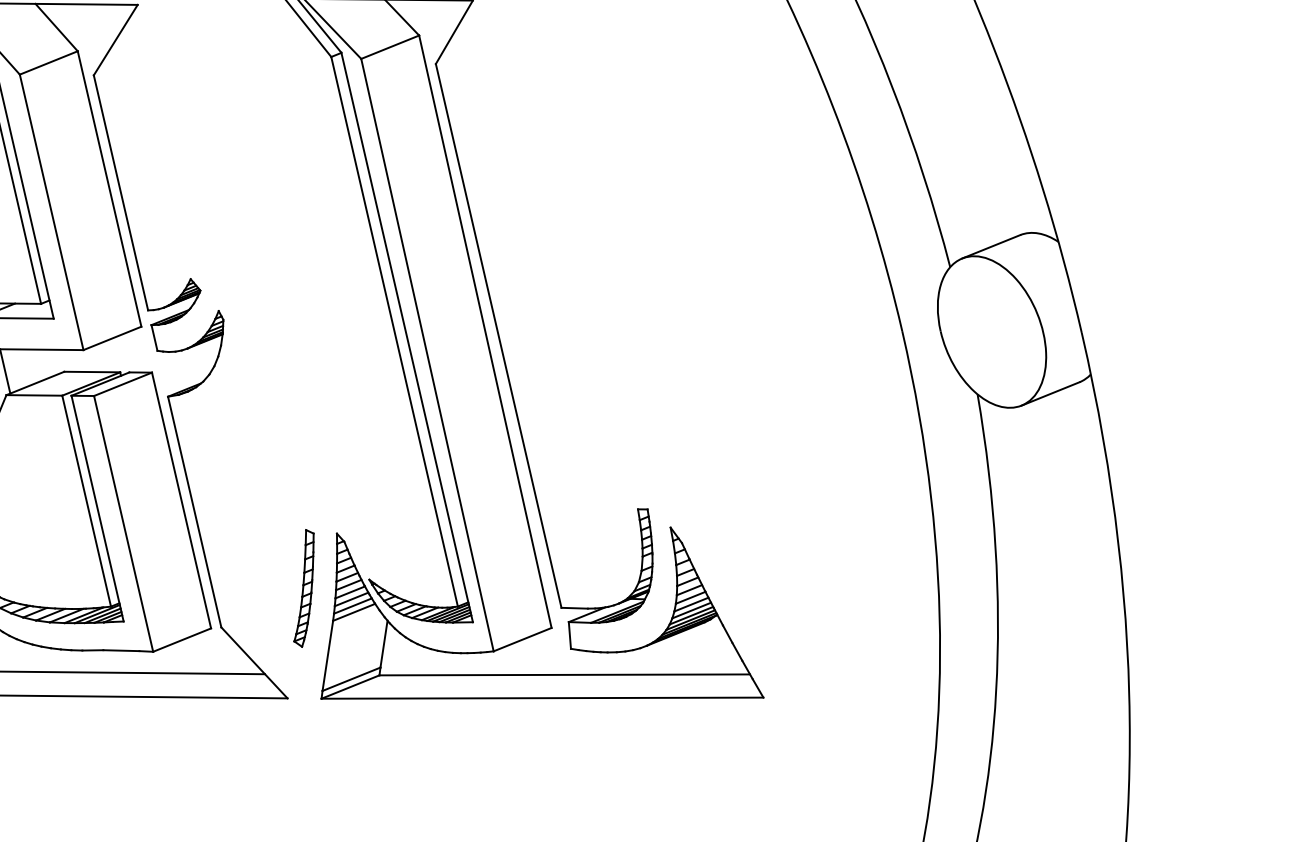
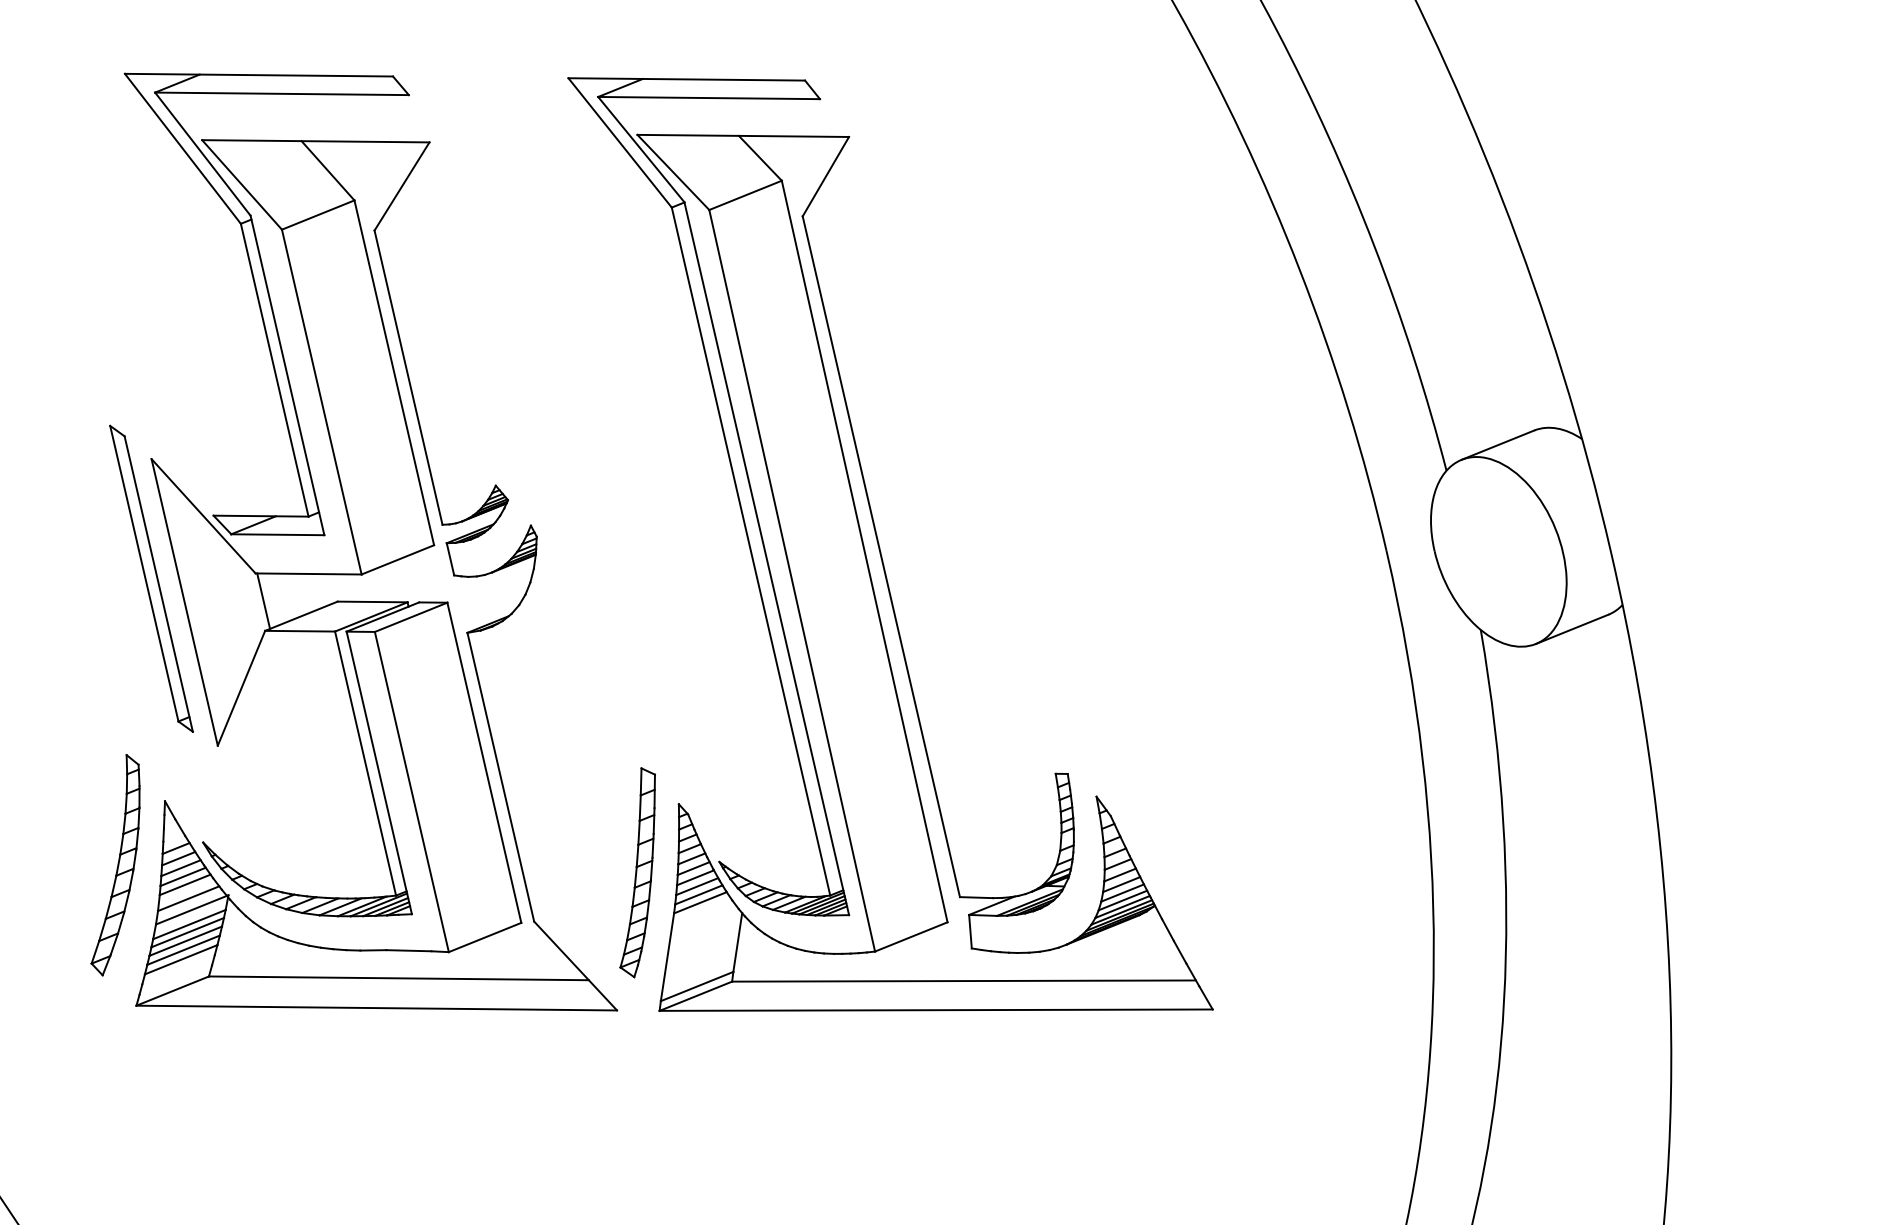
part: (303, 588) -> (637, 872), size x1.43

